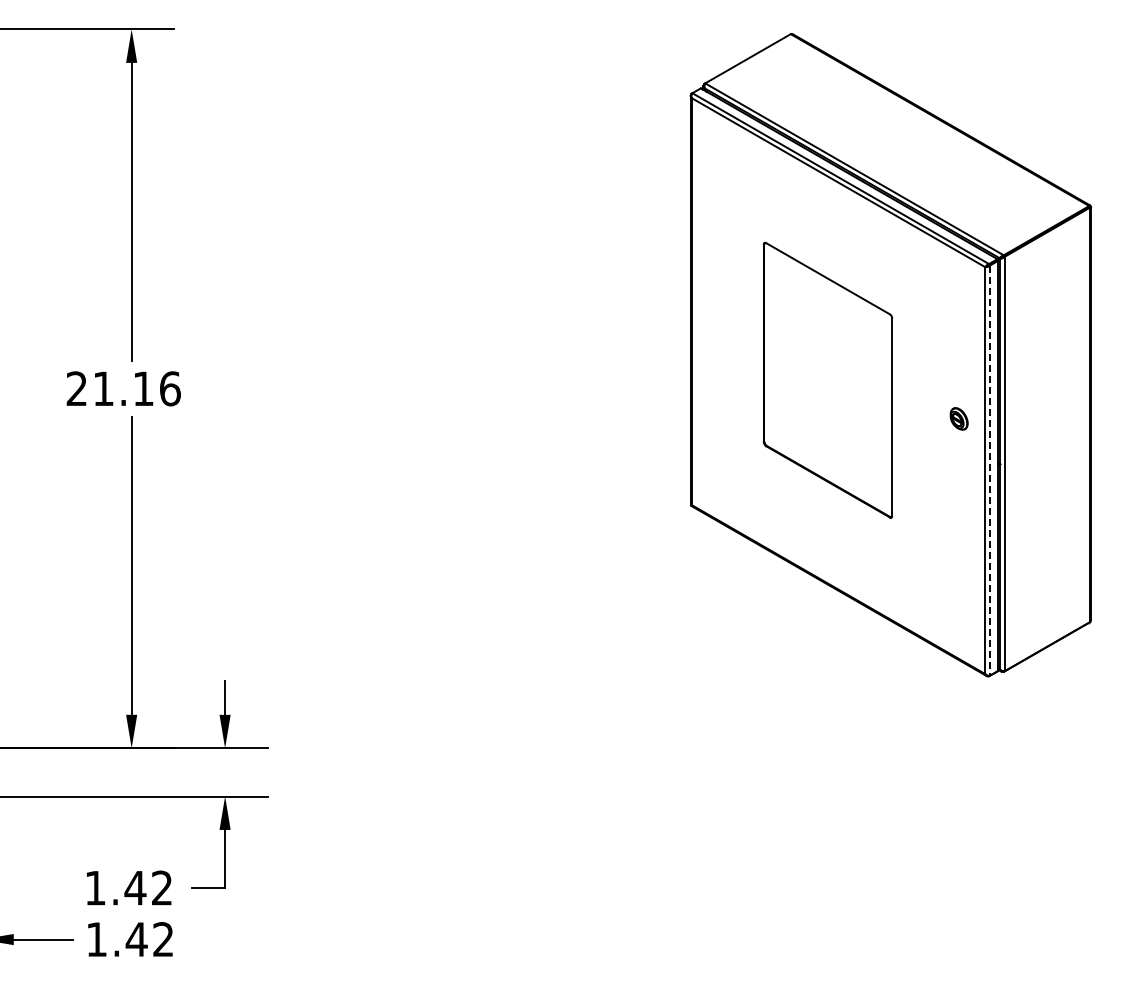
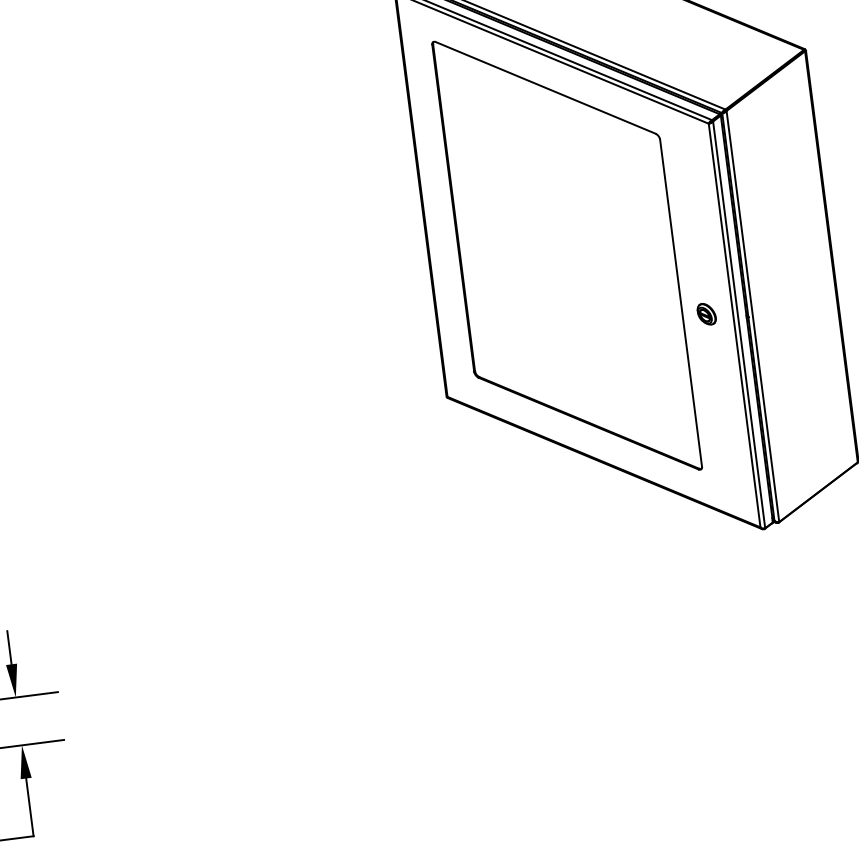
part: (827, 380) -> (566, 256), size x1.67
part: (958, 418) -> (706, 313), moved
line: (989, 471) -> (738, 325), dashed -> solid

